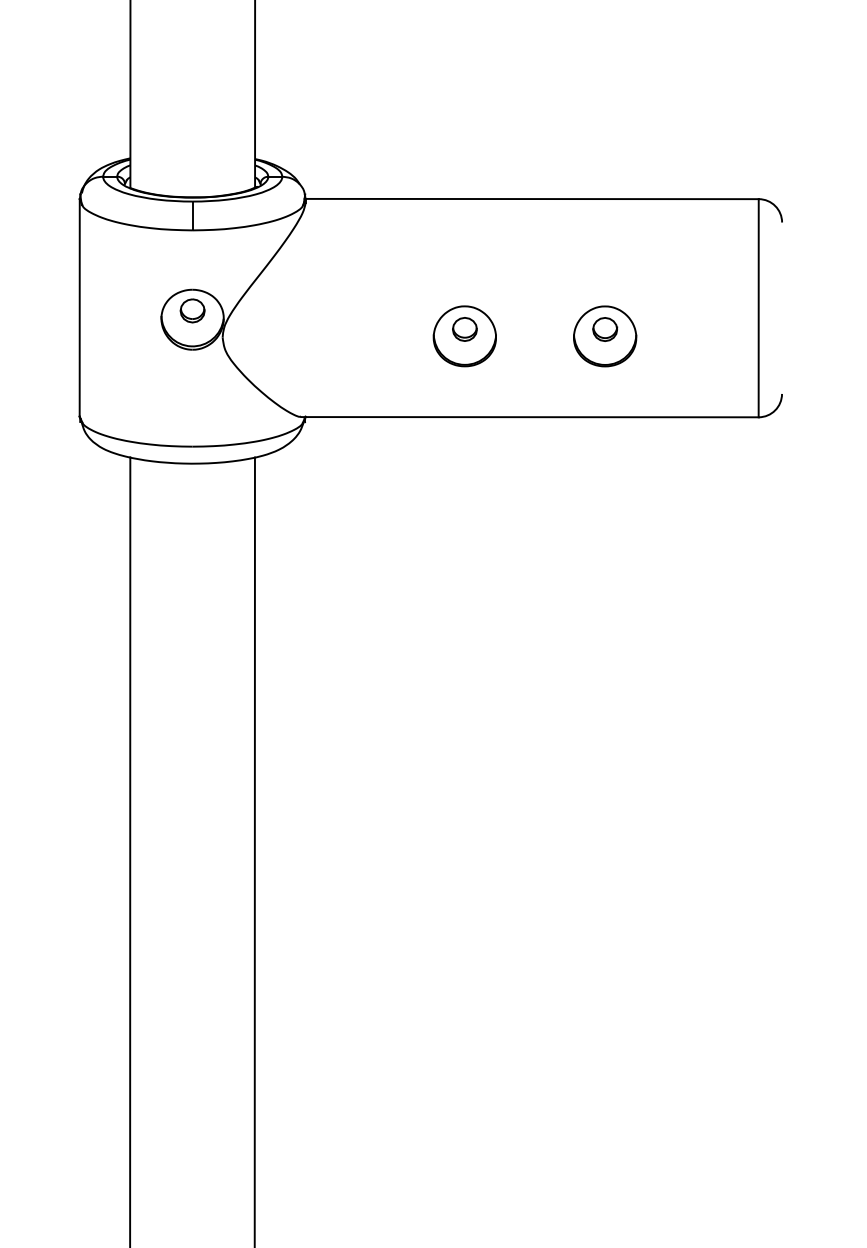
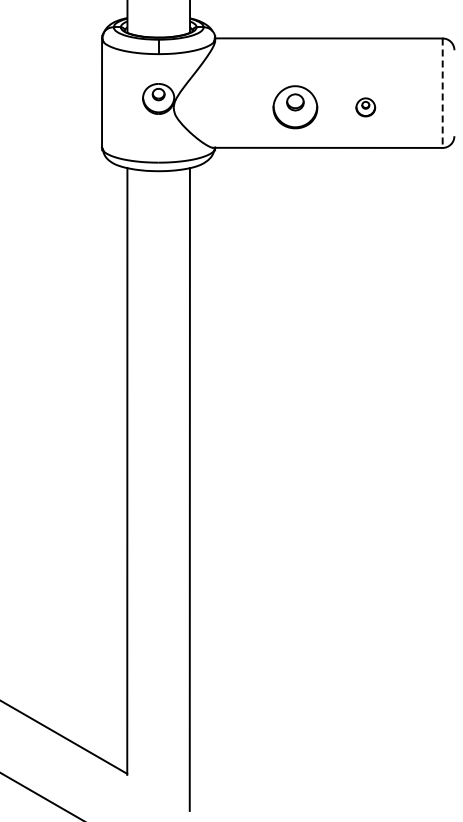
line: (758, 308) -> (442, 93), solid -> dashed
part: (463, 336) -> (294, 107), size x1.4
part: (604, 336) -> (365, 107), size x0.6

